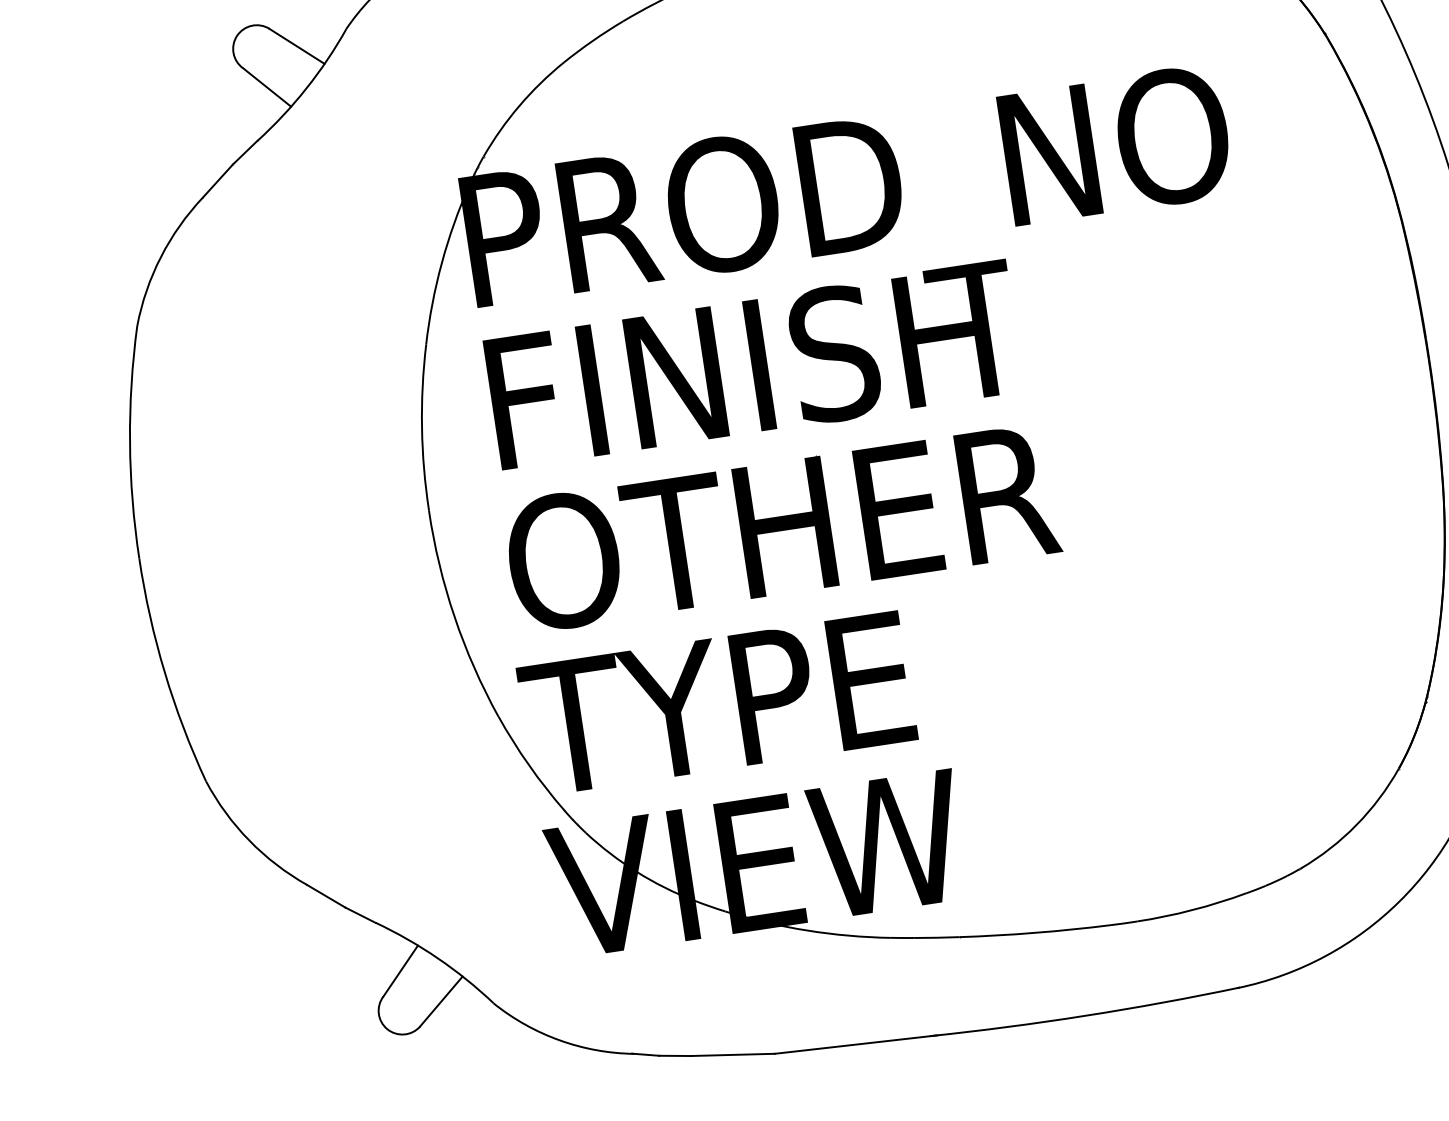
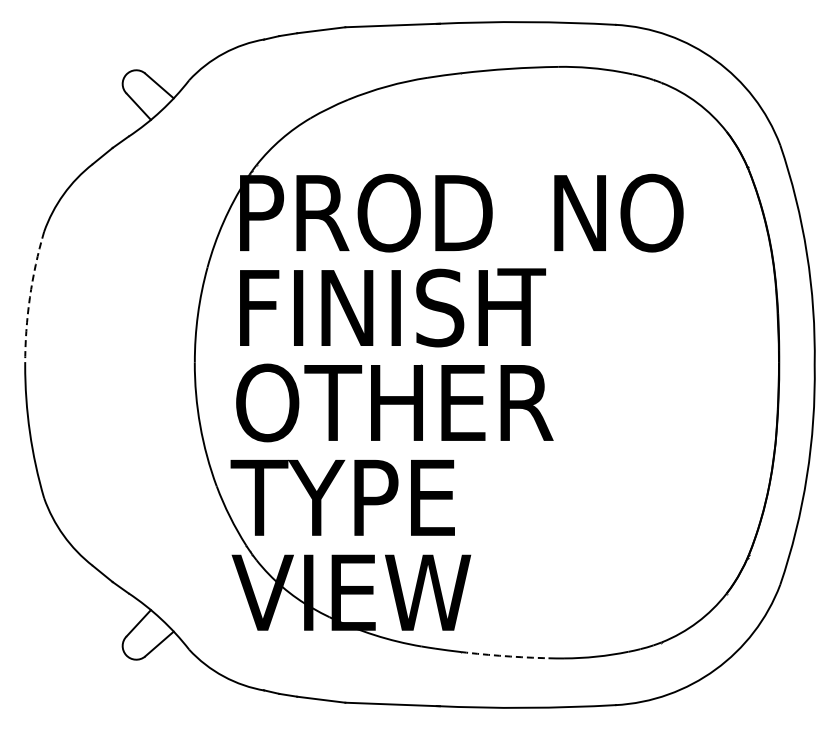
arc: (129, 442) -> (29, 297), solid -> dashed
arc: (1035, 933) -> (504, 656), solid -> dashed

